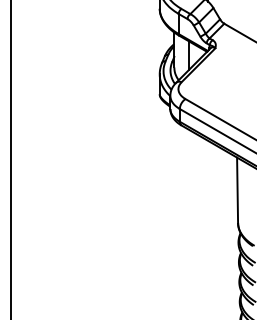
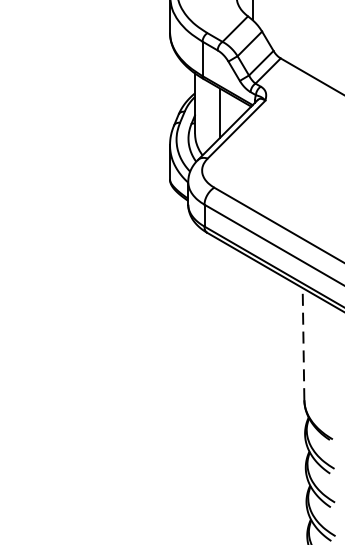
line: (237, 190) -> (303, 344), solid -> dashed

